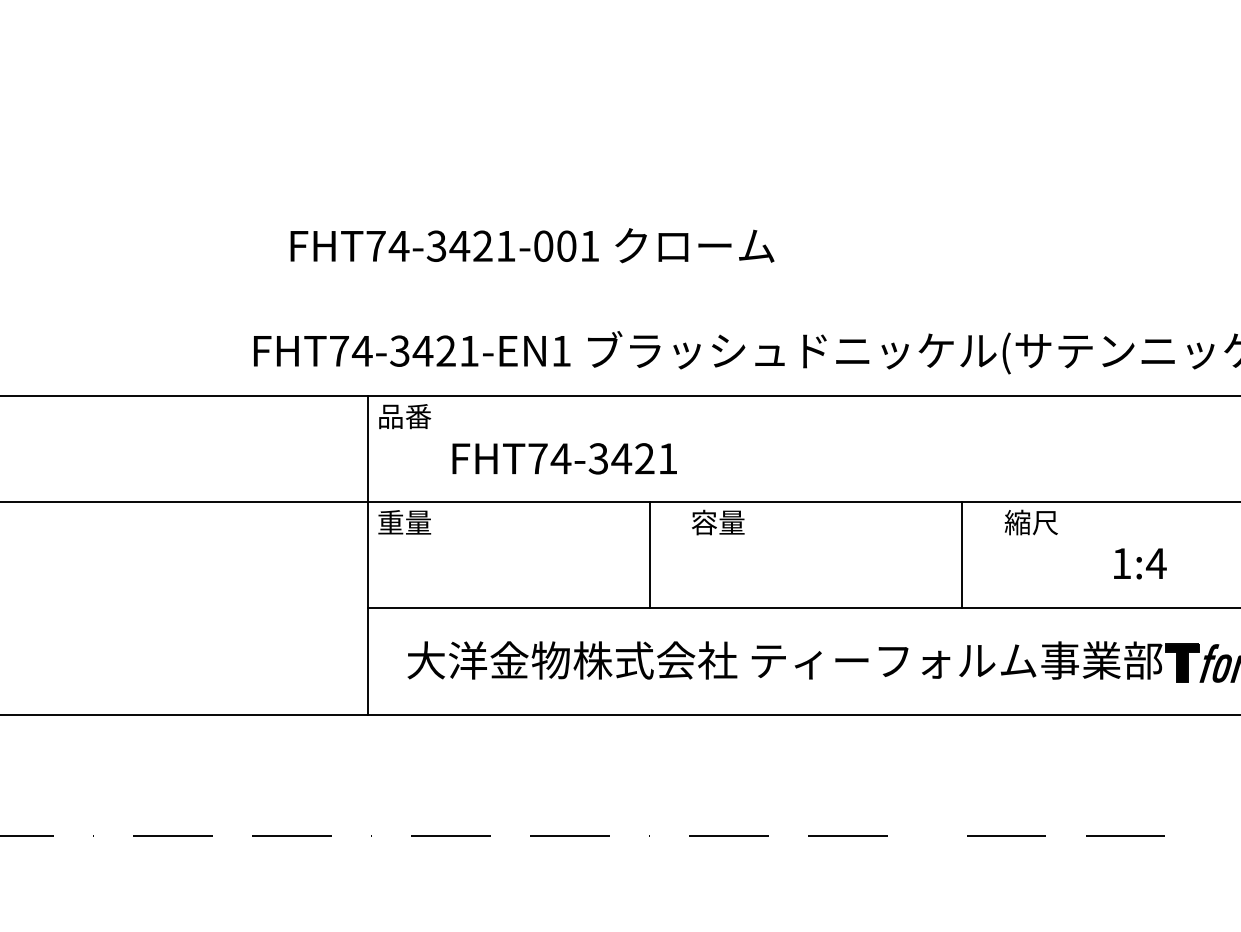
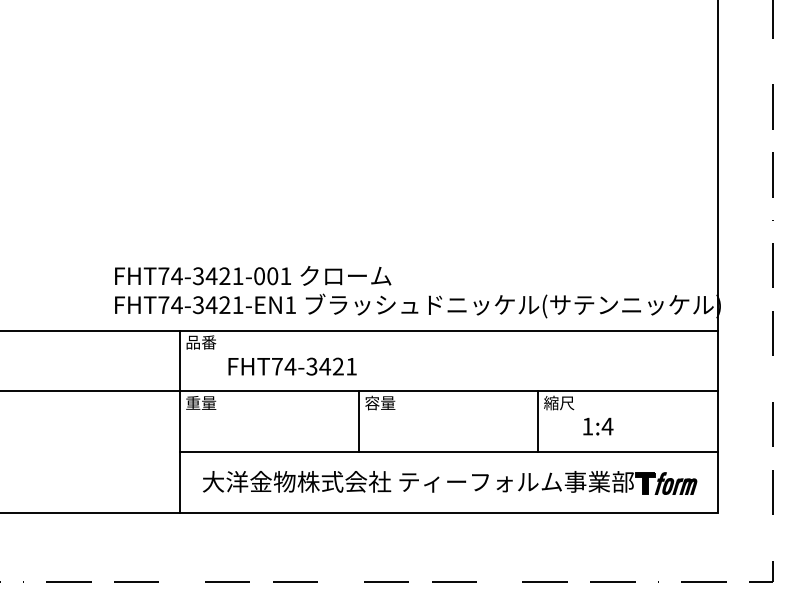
text: (533, 244) -> (253, 275), moved
line: (650, 554) -> (359, 421), moved
line: (961, 554) -> (538, 421), moved
text: (1140, 563) -> (598, 426), moved

